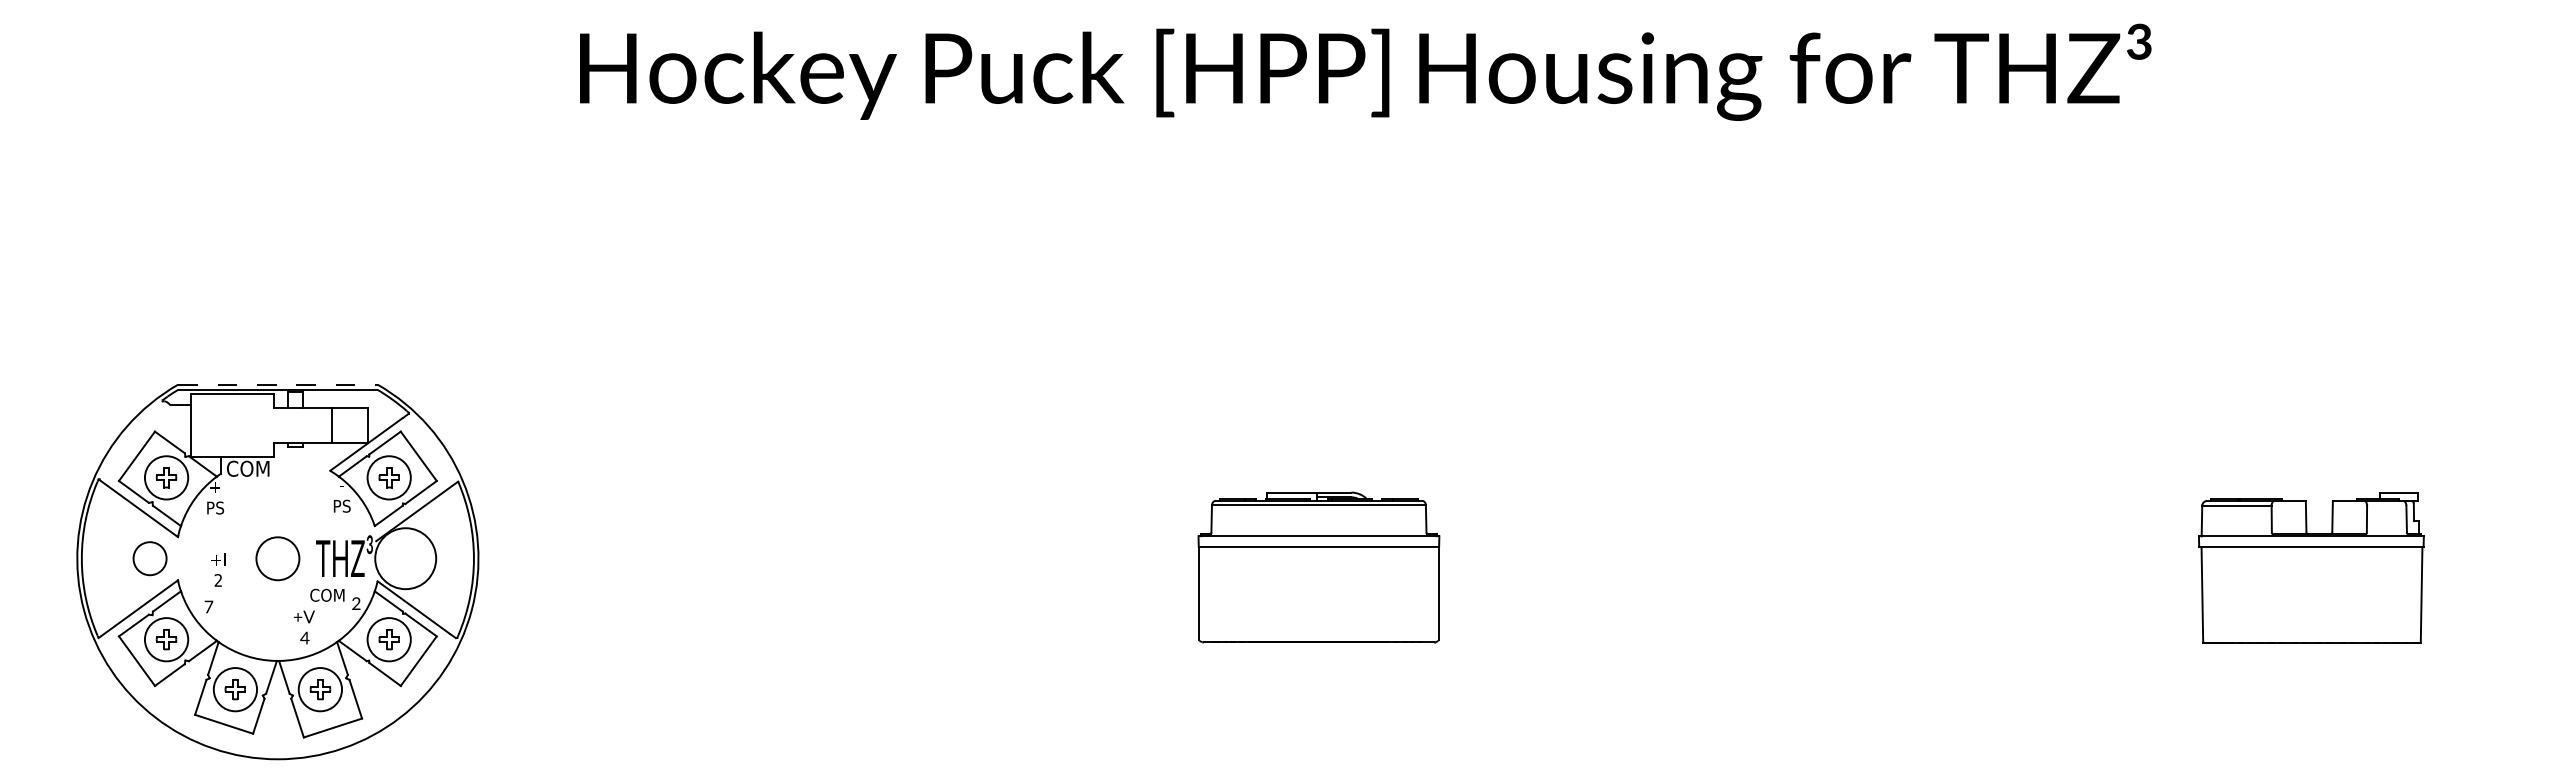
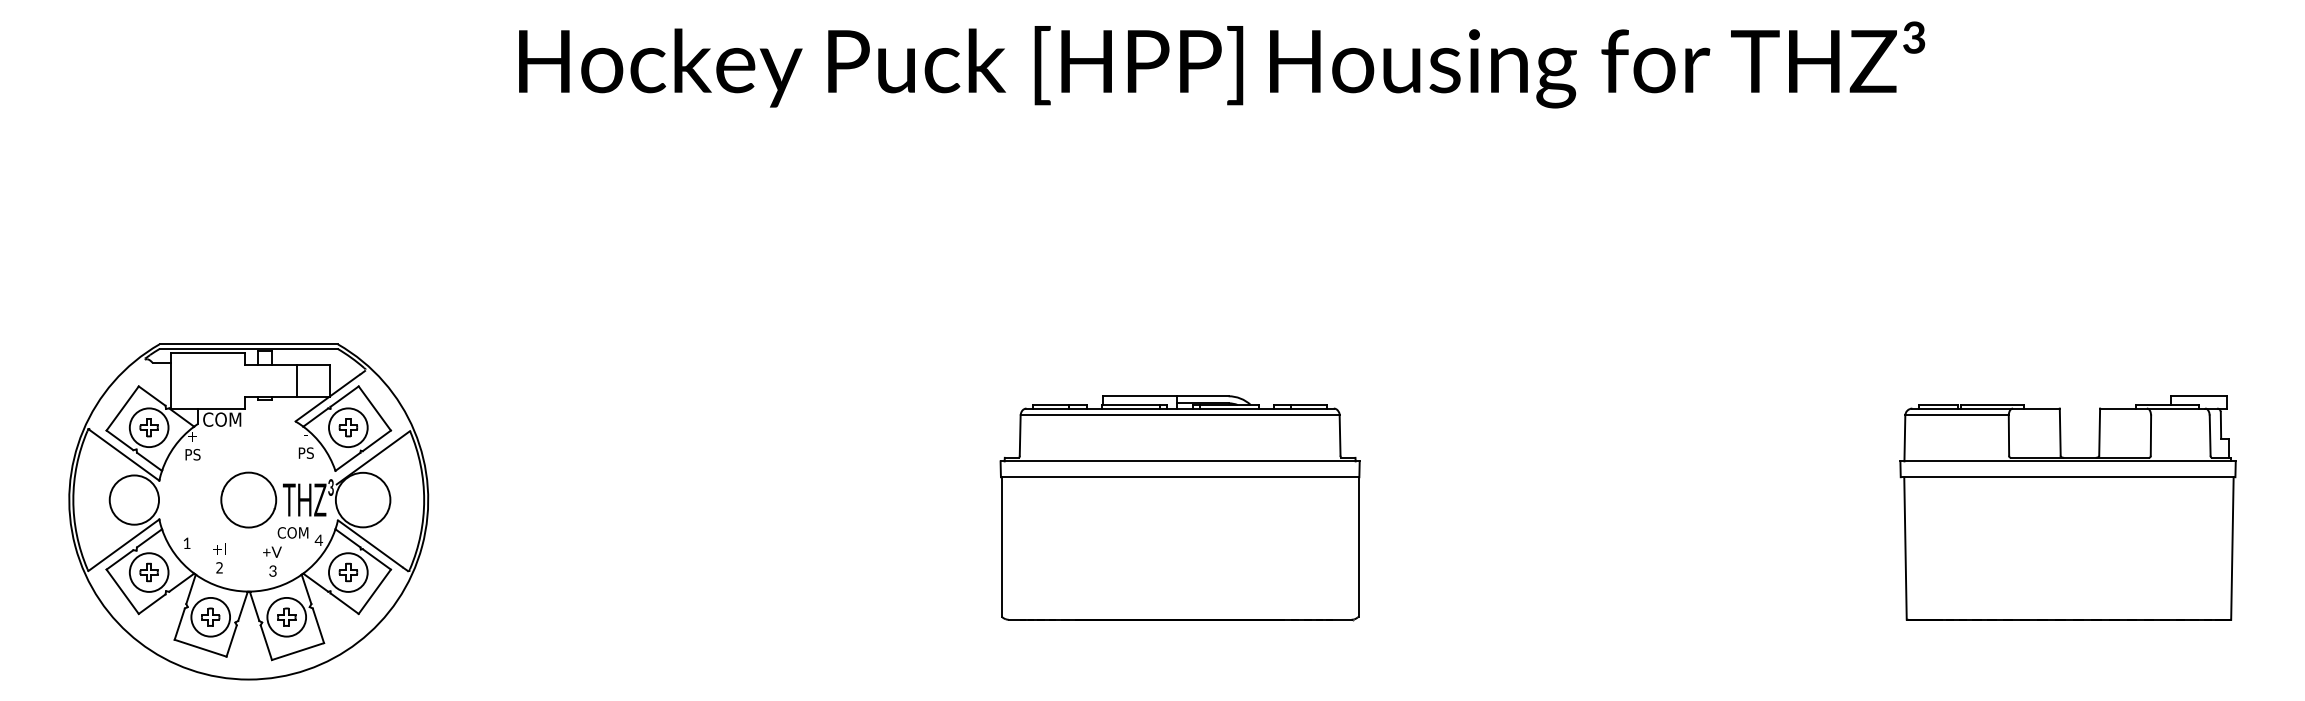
line: (277, 384) -> (248, 344), dashed -> solid
circle: (149, 558) -> (133, 499), size x1.67
circle: (277, 558) -> (248, 499), size x1.43
part: (1318, 567) -> (1179, 507), size x1.67
part: (2311, 567) -> (2068, 507), size x1.67
text: (218, 569) -> (219, 558), moved
text: (355, 603) -> (318, 540), 2 -> 4
text: (208, 606) -> (186, 542), 7 -> 1
text: (304, 637) -> (272, 570), 4 -> 3

